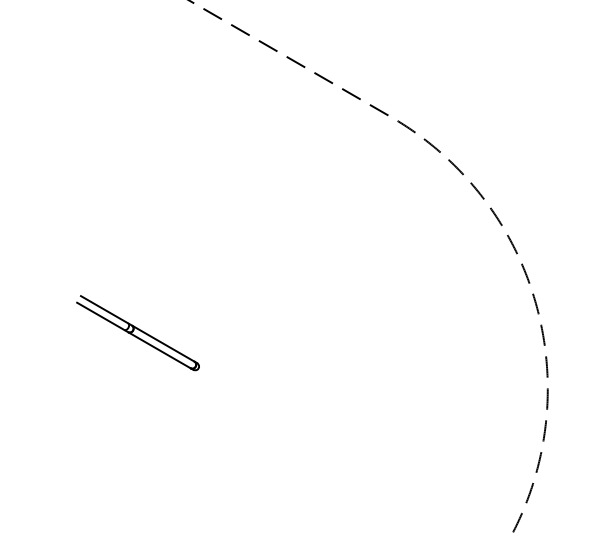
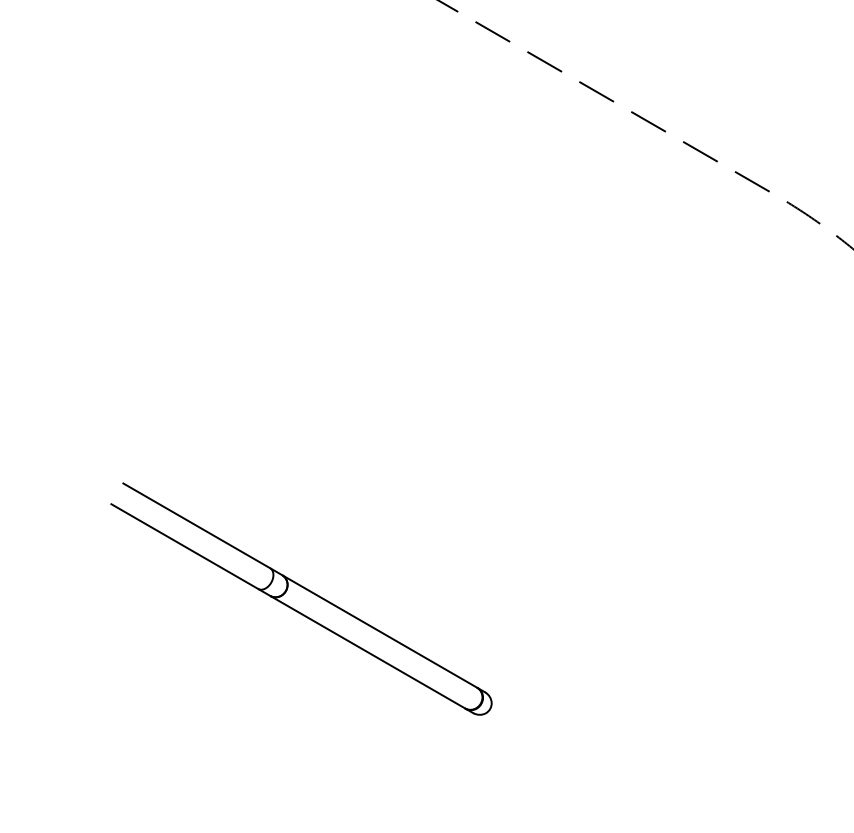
part: (137, 332) -> (300, 597), size x1.67

